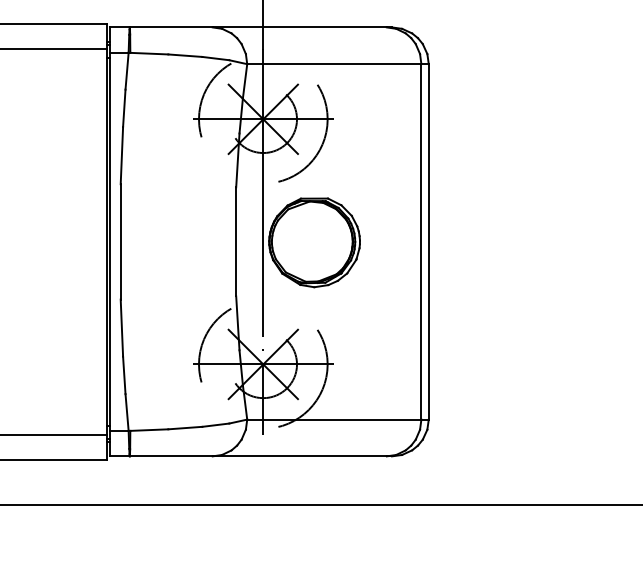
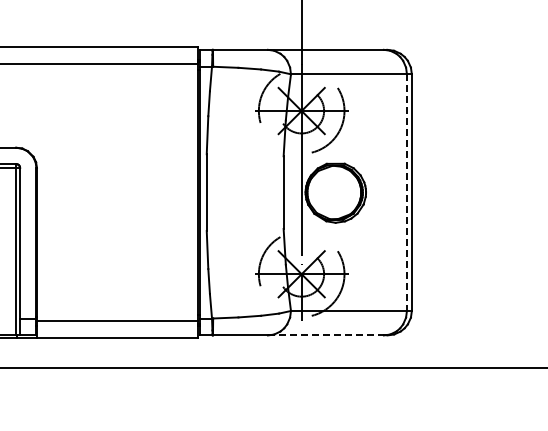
line: (420, 243) -> (406, 193), solid -> dashed
line: (299, 456) -> (325, 335), solid -> dashed

